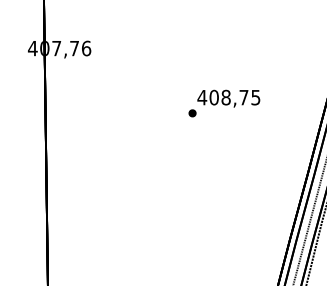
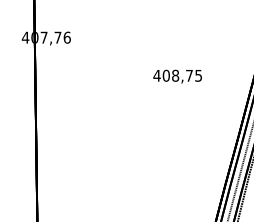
part: (192, 113) -> (149, 88), removed

